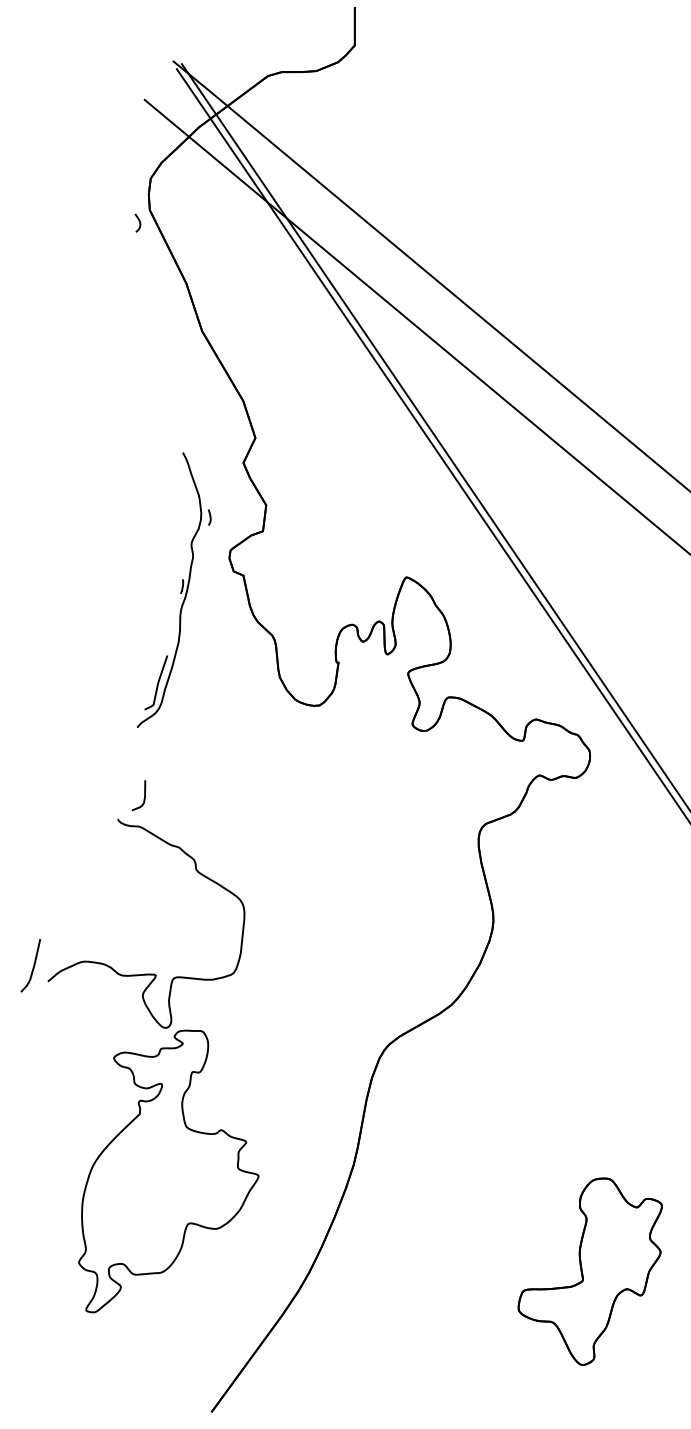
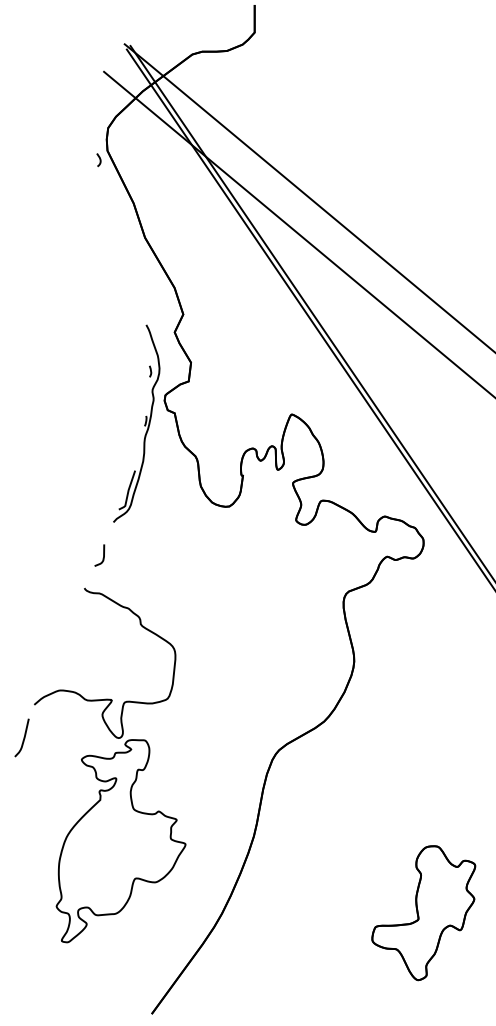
part: (180, 591) -> (144, 424), moved
curve: (143, 798) -> (102, 557), moved
curve: (32, 967) -> (23, 739), moved

